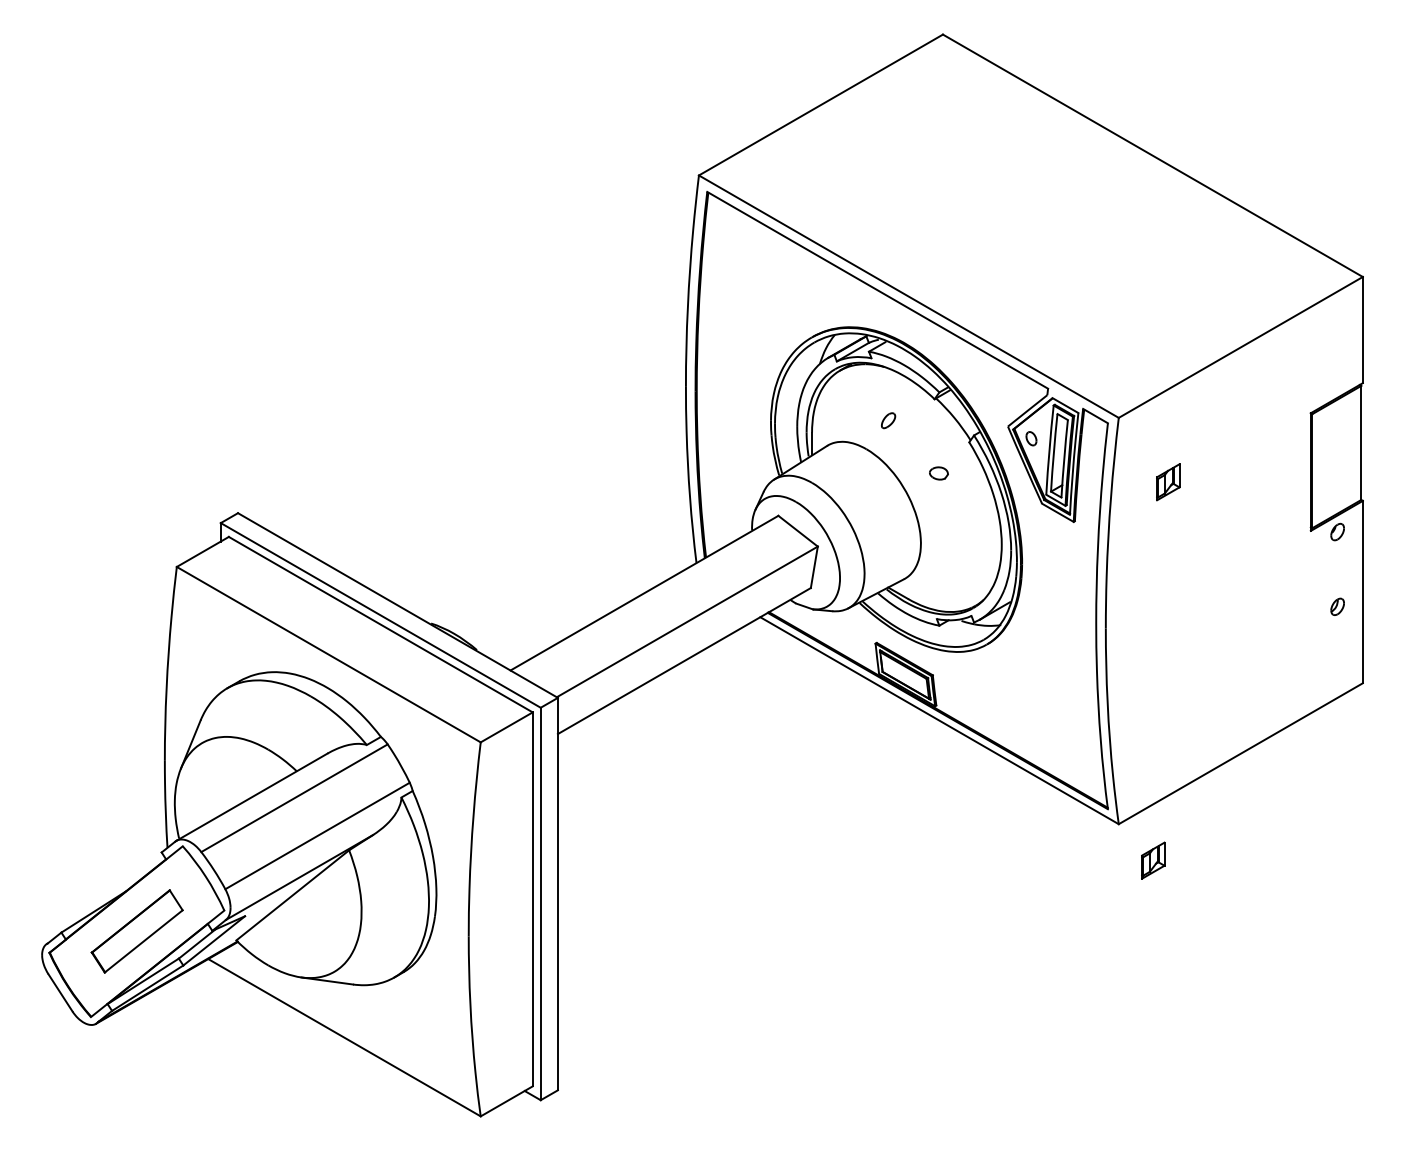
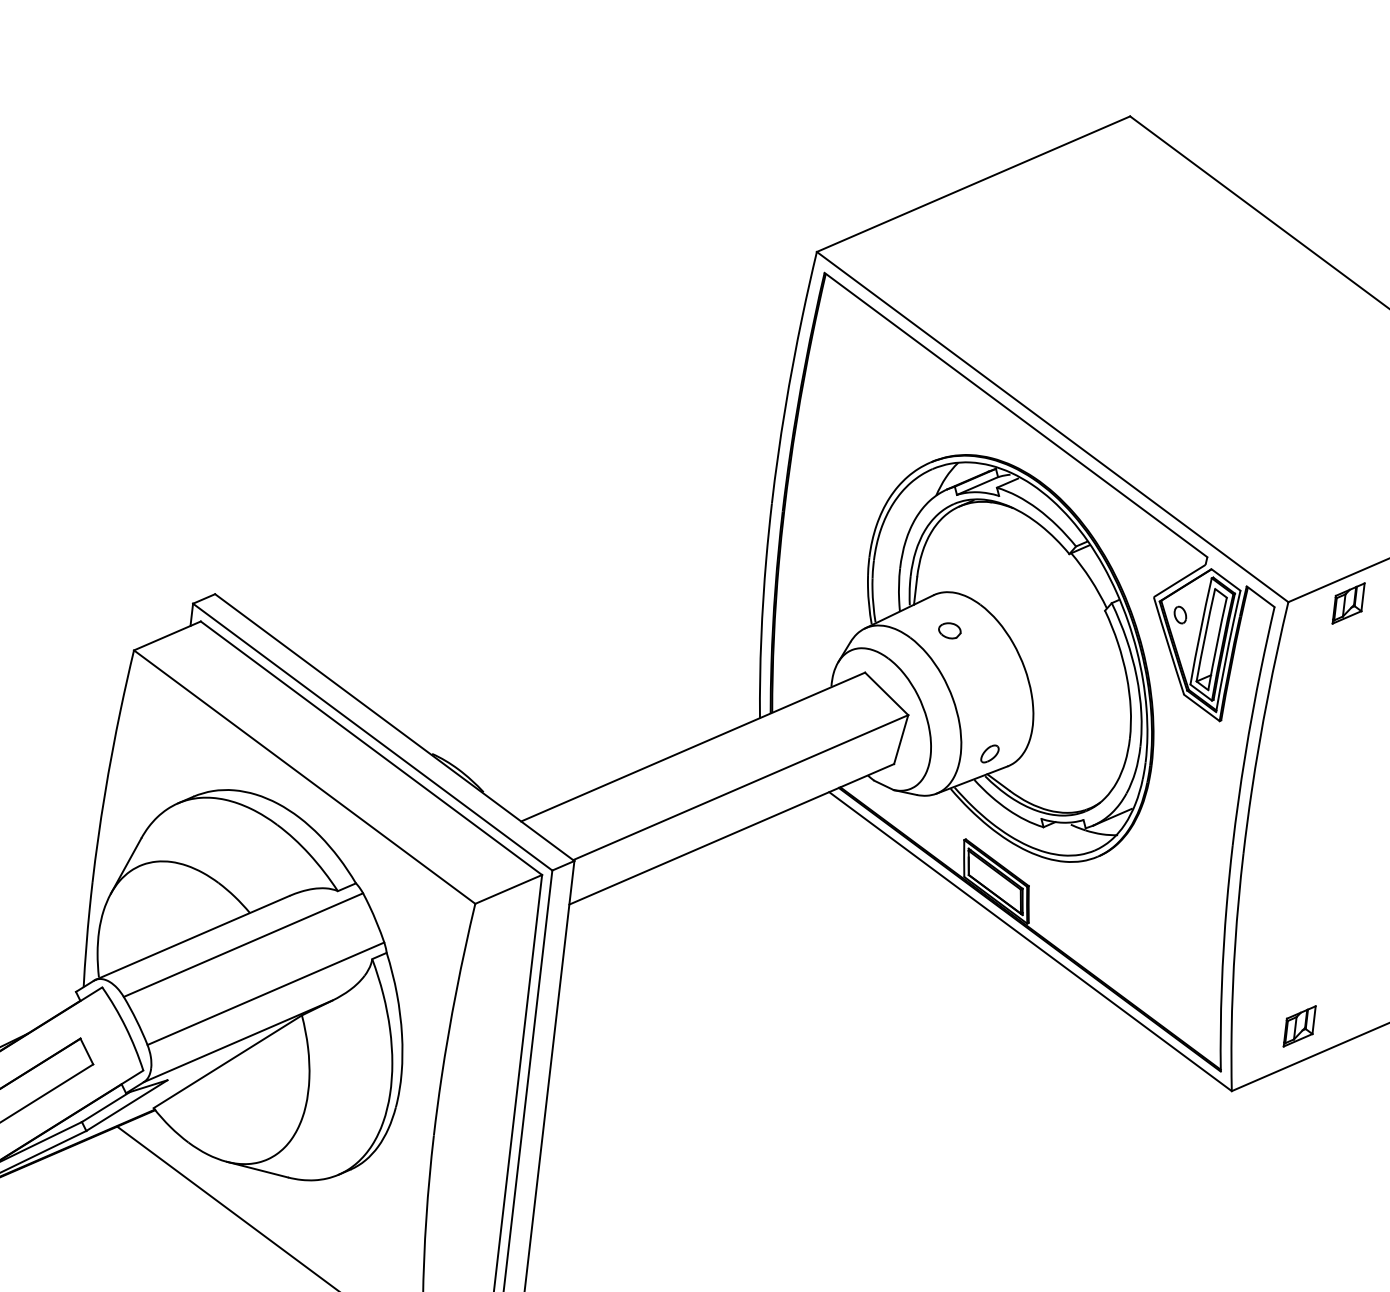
part: (888, 420) -> (990, 753), moved
part: (938, 473) -> (949, 630), moved
part: (1168, 482) -> (1348, 603), moved
part: (1153, 860) -> (1299, 1026), moved

